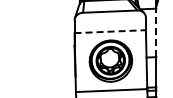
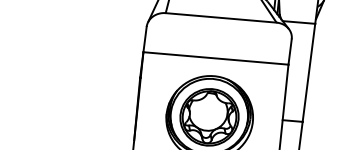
line: (110, 31) -> (216, 58), dashed -> solid
line: (156, 32) -> (309, 72), dashed -> solid

